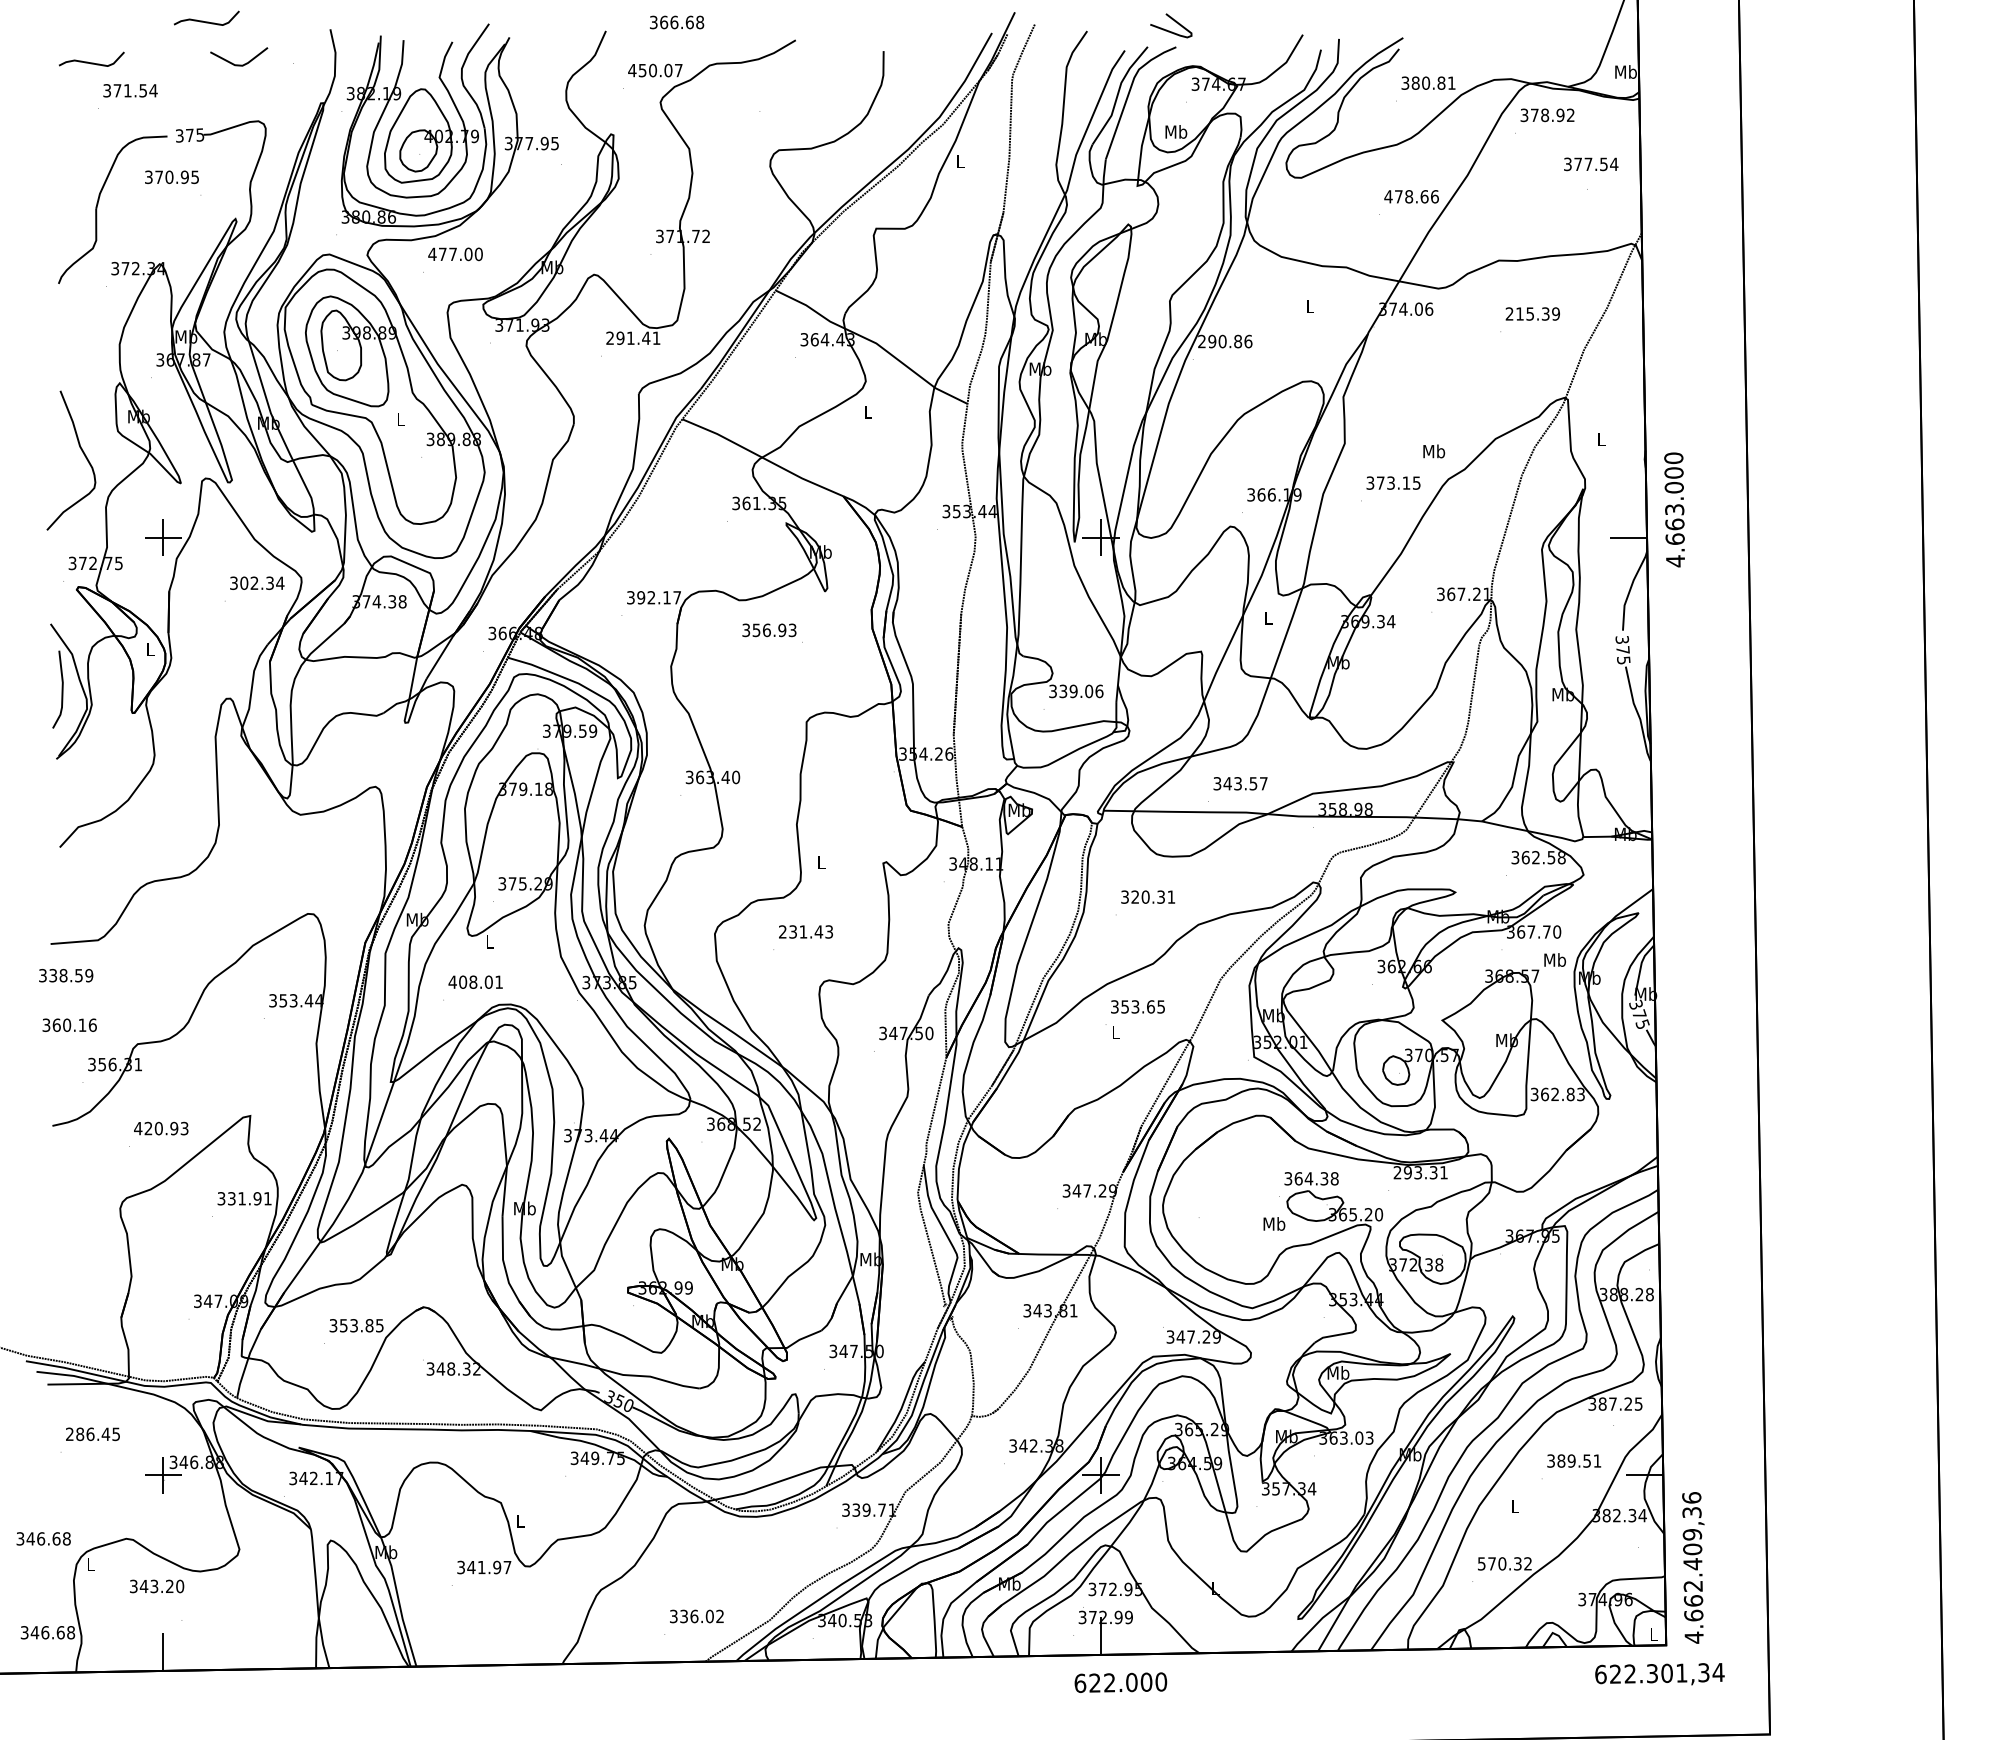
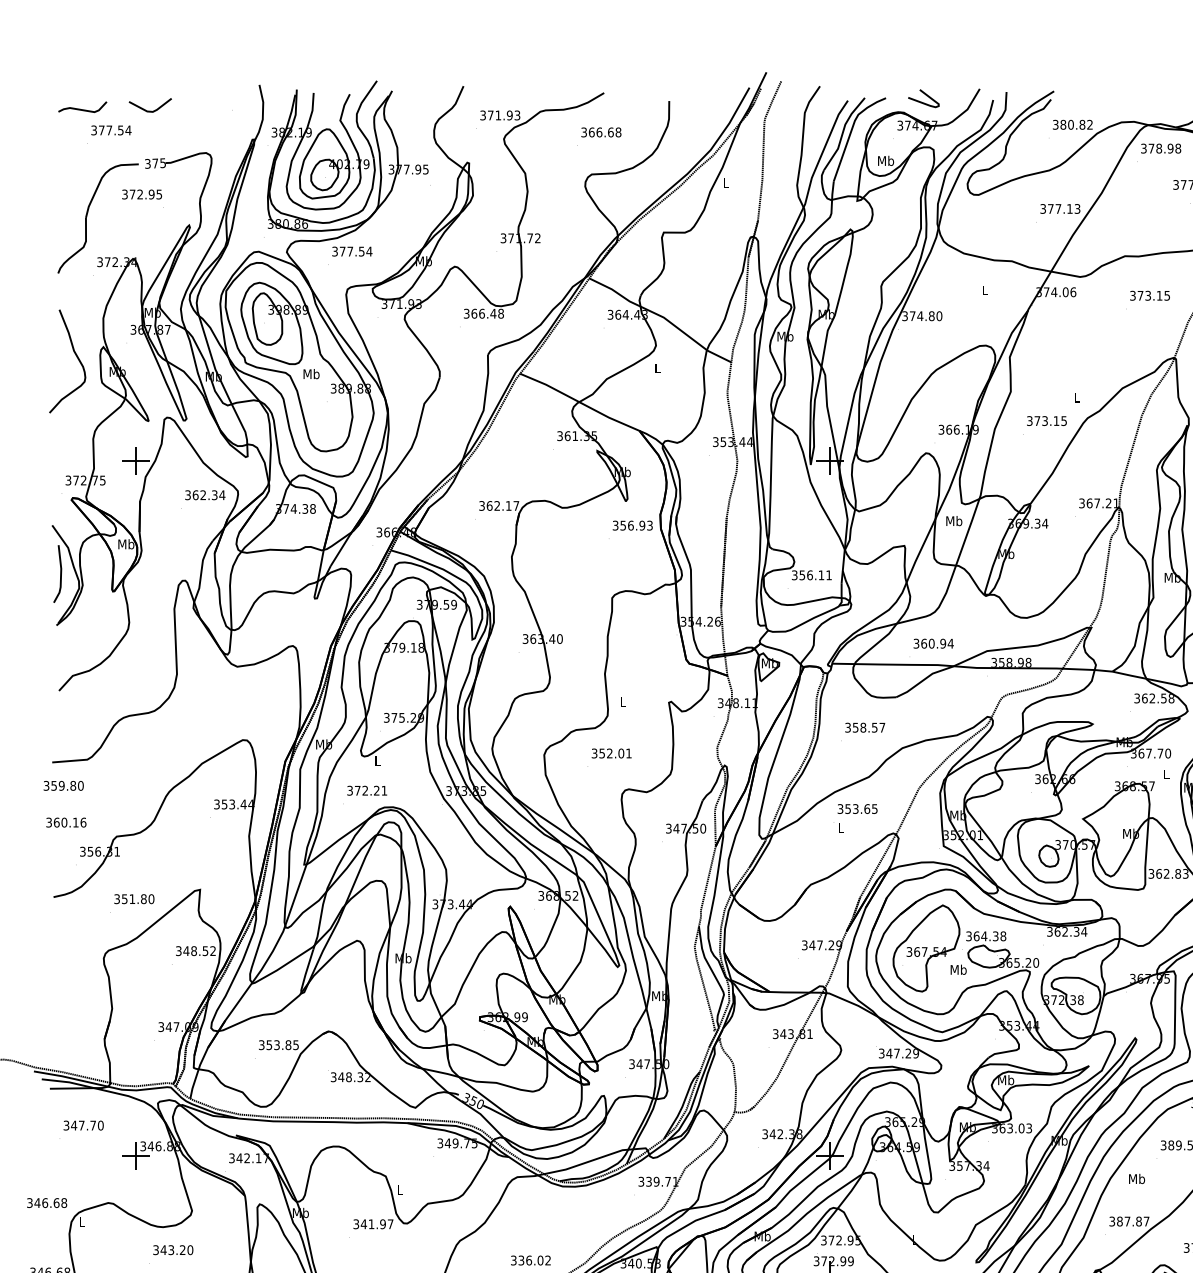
curve: (206, 21) -> (167, 79), removed
curve: (1174, 21) -> (926, 95), moved
text: (677, 22) -> (601, 132), moved
line: (239, 64) -> (150, 110), moved
text: (655, 70) -> (500, 115), 450.07 -> 371.93
text: (1451, 82) -> (1089, 124), 380.81 -> 380.82
text: (127, 90) -> (109, 130), 371.54 -> 377.54
text: (1570, 115) -> (1178, 148), 378.92 -> 378.98
text: (169, 177) -> (140, 194), 370.95 -> 372.95
text: (1411, 196) -> (1060, 208), 478.66 -> 377.13
text: (455, 254) -> (352, 251), 477.00 -> 377.54
text: (1532, 313) -> (1149, 295), 215.39 -> 373.15
text: (633, 337) -> (483, 313), 291.41 -> 366.48
text: (1225, 341) -> (922, 316), 290.86 -> 374.80
text: (400, 419) -> (311, 373), L -> Mb
text: (1434, 451) -> (1077, 397), Mb -> L
curve: (83, 454) -> (76, 356), moved
text: (244, 582) -> (195, 494), 302.34 -> 362.34
text: (641, 597) -> (489, 505), 392.17 -> 362.17
text: (1268, 618) -> (954, 521), L -> Mb
text: (769, 630) -> (632, 525), moved
text: (150, 649) -> (126, 544), L -> Mb
text: (1081, 691) -> (815, 575), 339.06 -> 356.11
text: (1245, 783) -> (937, 643), 343.57 -> 360.94
text: (1153, 896) -> (869, 727), 320.31 -> 358.57
text: (805, 931) -> (611, 753), 231.43 -> 352.01
text: (1554, 959) -> (1166, 773), Mb -> L
text: (71, 975) -> (67, 785), 338.59 -> 359.80
text: (470, 981) -> (363, 790), 408.01 -> 372.21
text: (161, 1128) -> (134, 899), 420.93 -> 351.80
text: (1420, 1172) -> (1066, 931), 293.31 -> 362.34
part: (1230, 1195) -> (926, 948), added
text: (249, 1198) -> (199, 950), 331.91 -> 348.52
text: (93, 1434) -> (83, 1125), 286.45 -> 347.70
text: (1515, 1506) -> (1137, 1179), L -> Mb
text: (1504, 1563) -> (1129, 1221), 570.32 -> 387.87
text: (157, 1586) -> (173, 1250), moved

